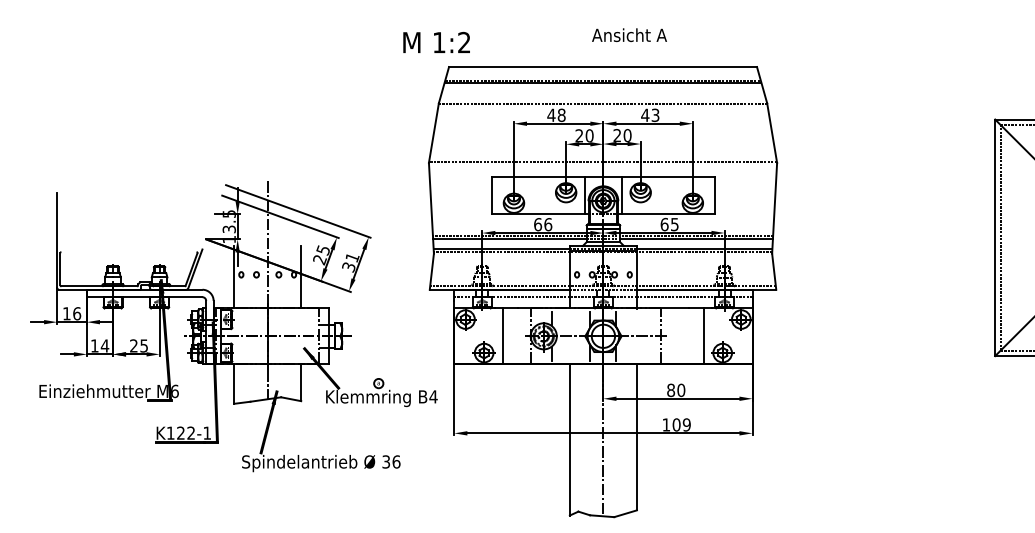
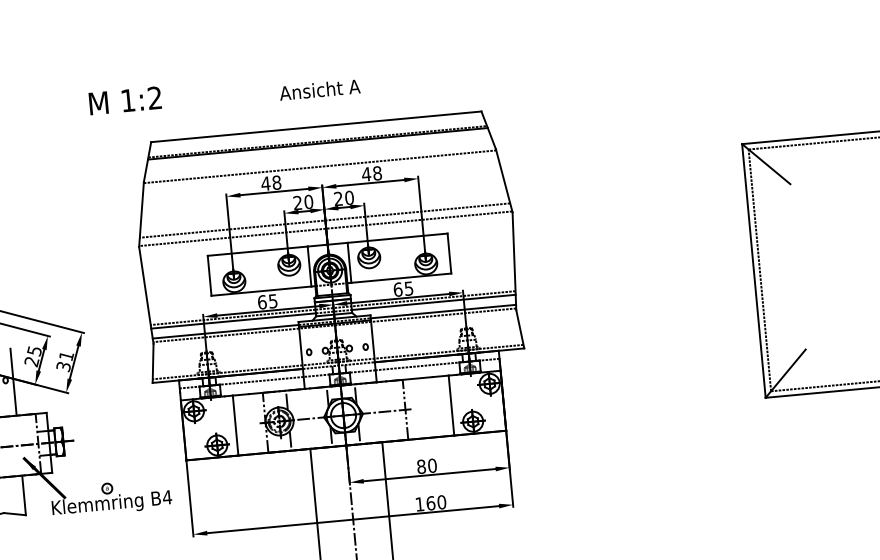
text: (629, 34) -> (319, 89), moved
text: (436, 41) -> (125, 99), moved
text: (655, 114) -> (377, 172), 43 -> 48
line: (602, 154) -> (324, 220), added
text: (548, 224) -> (273, 301), 66 -> 65
text: (681, 424) -> (436, 502), 109 -> 160

